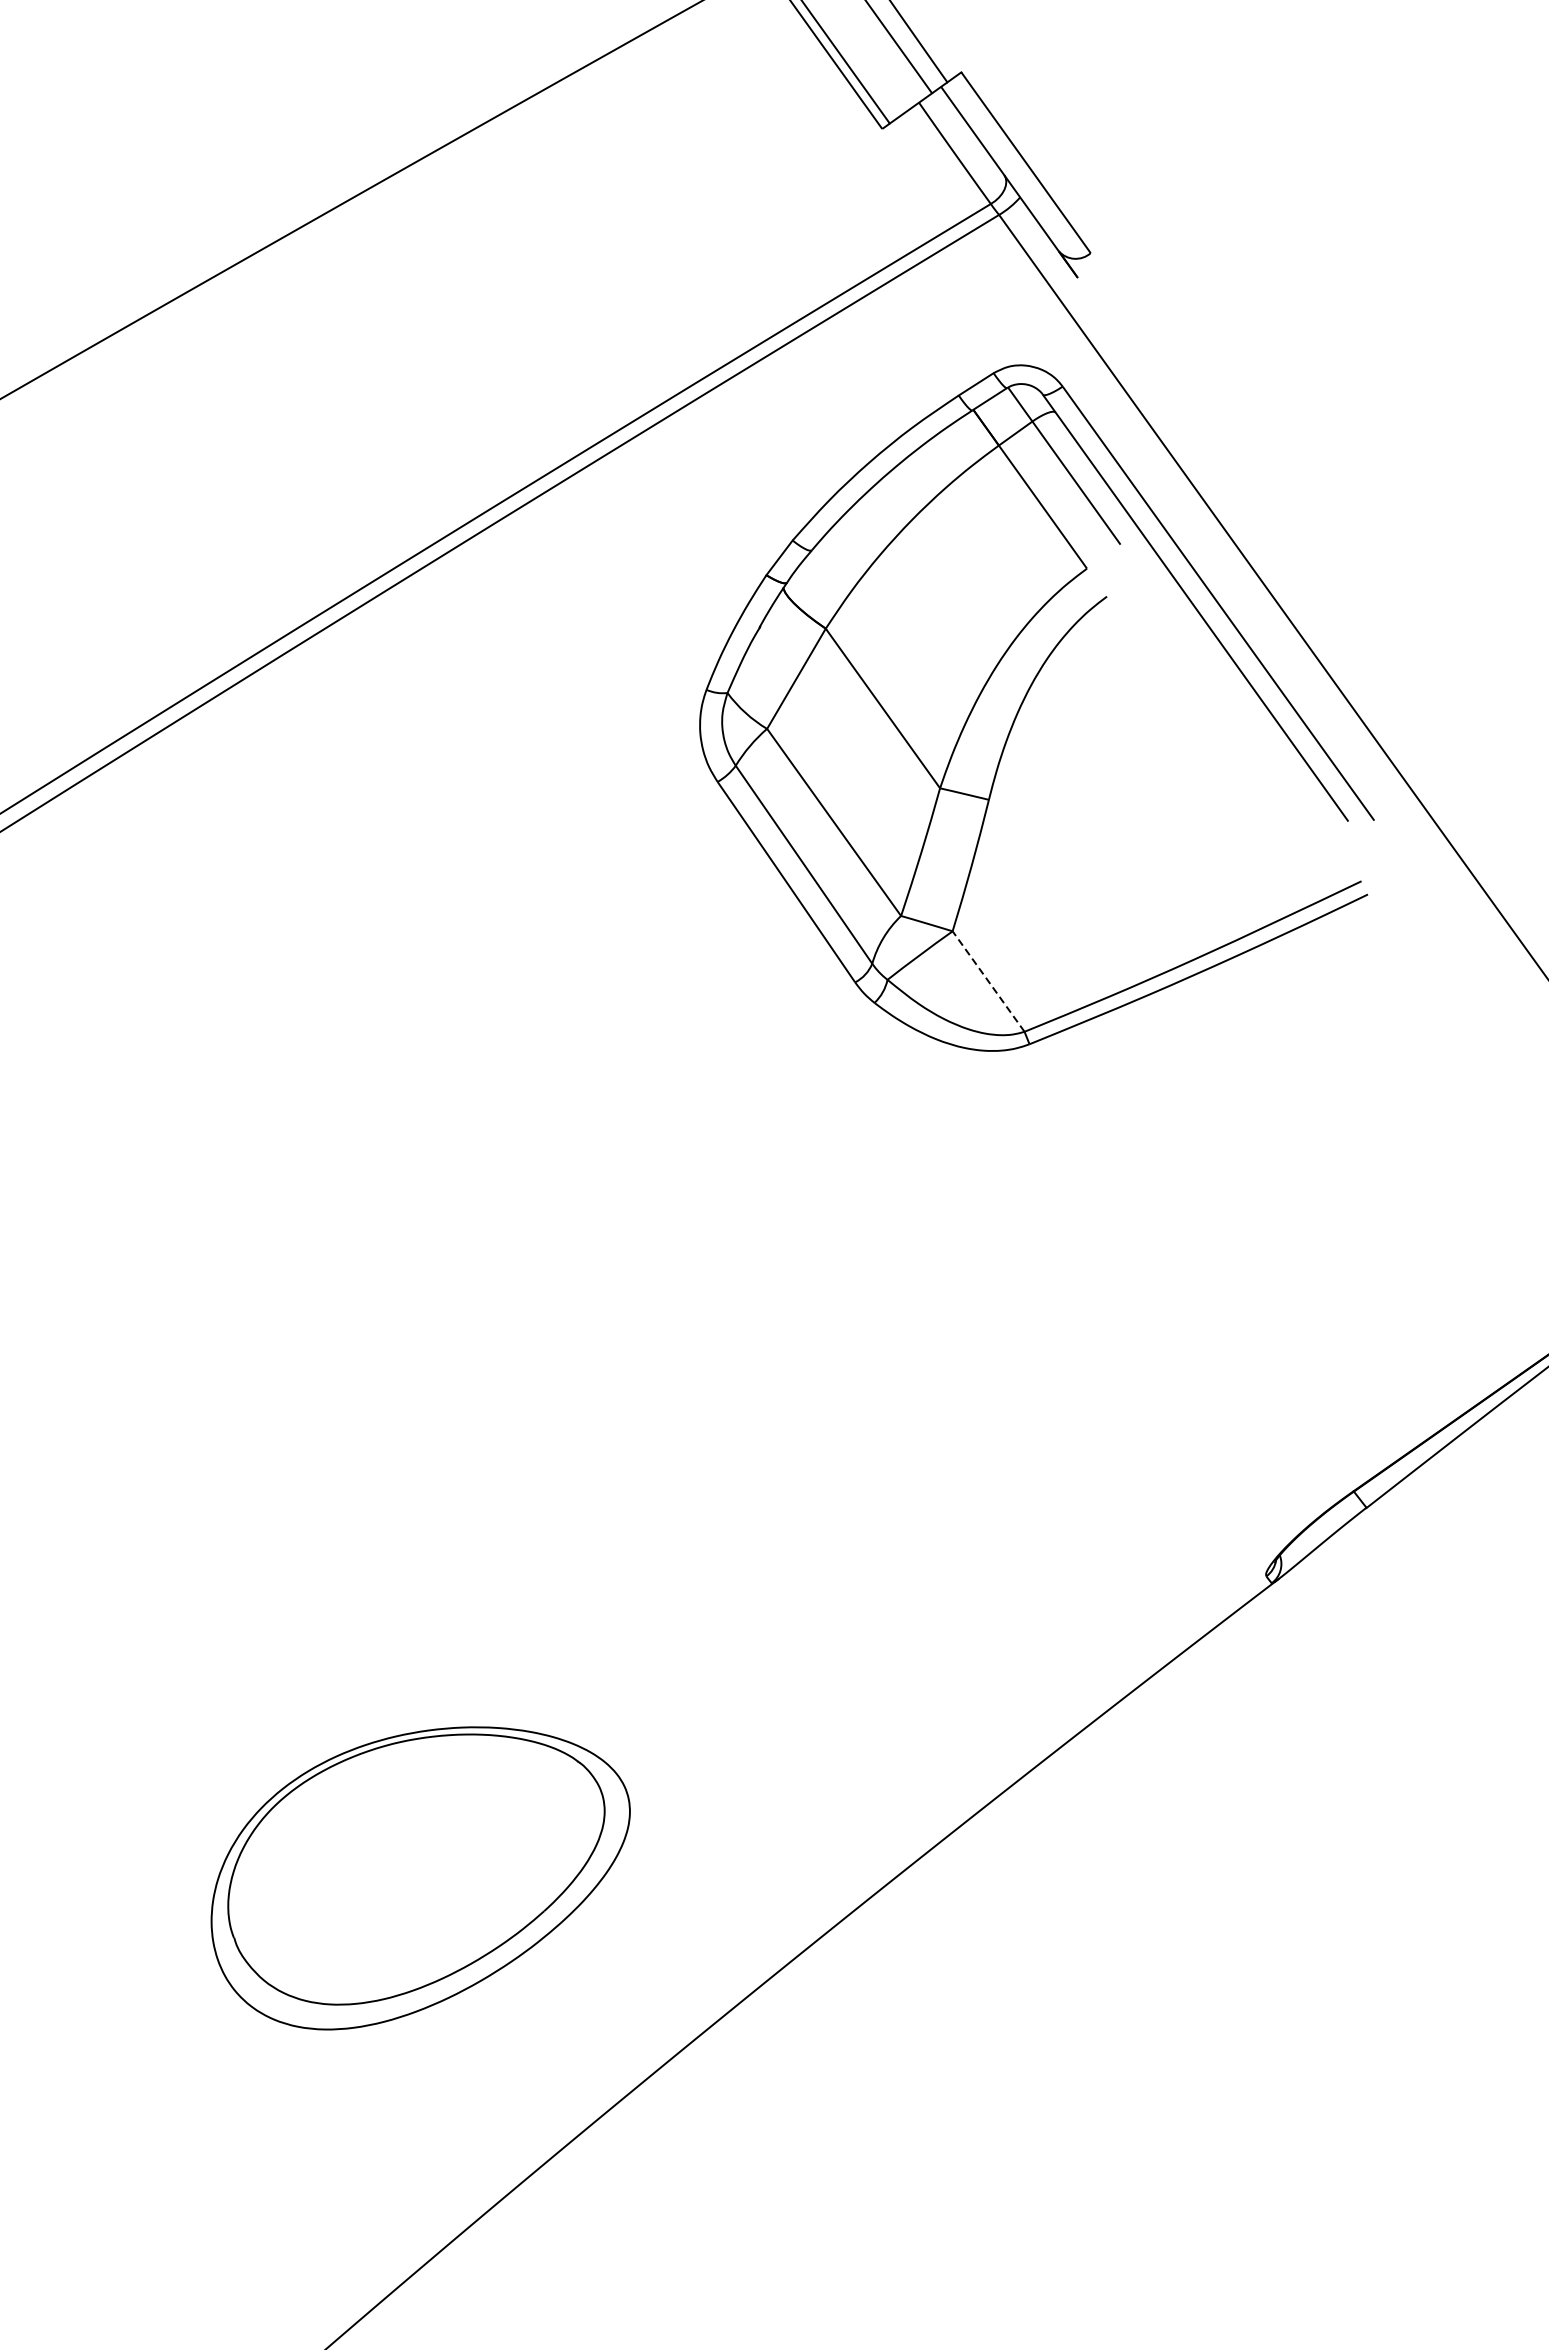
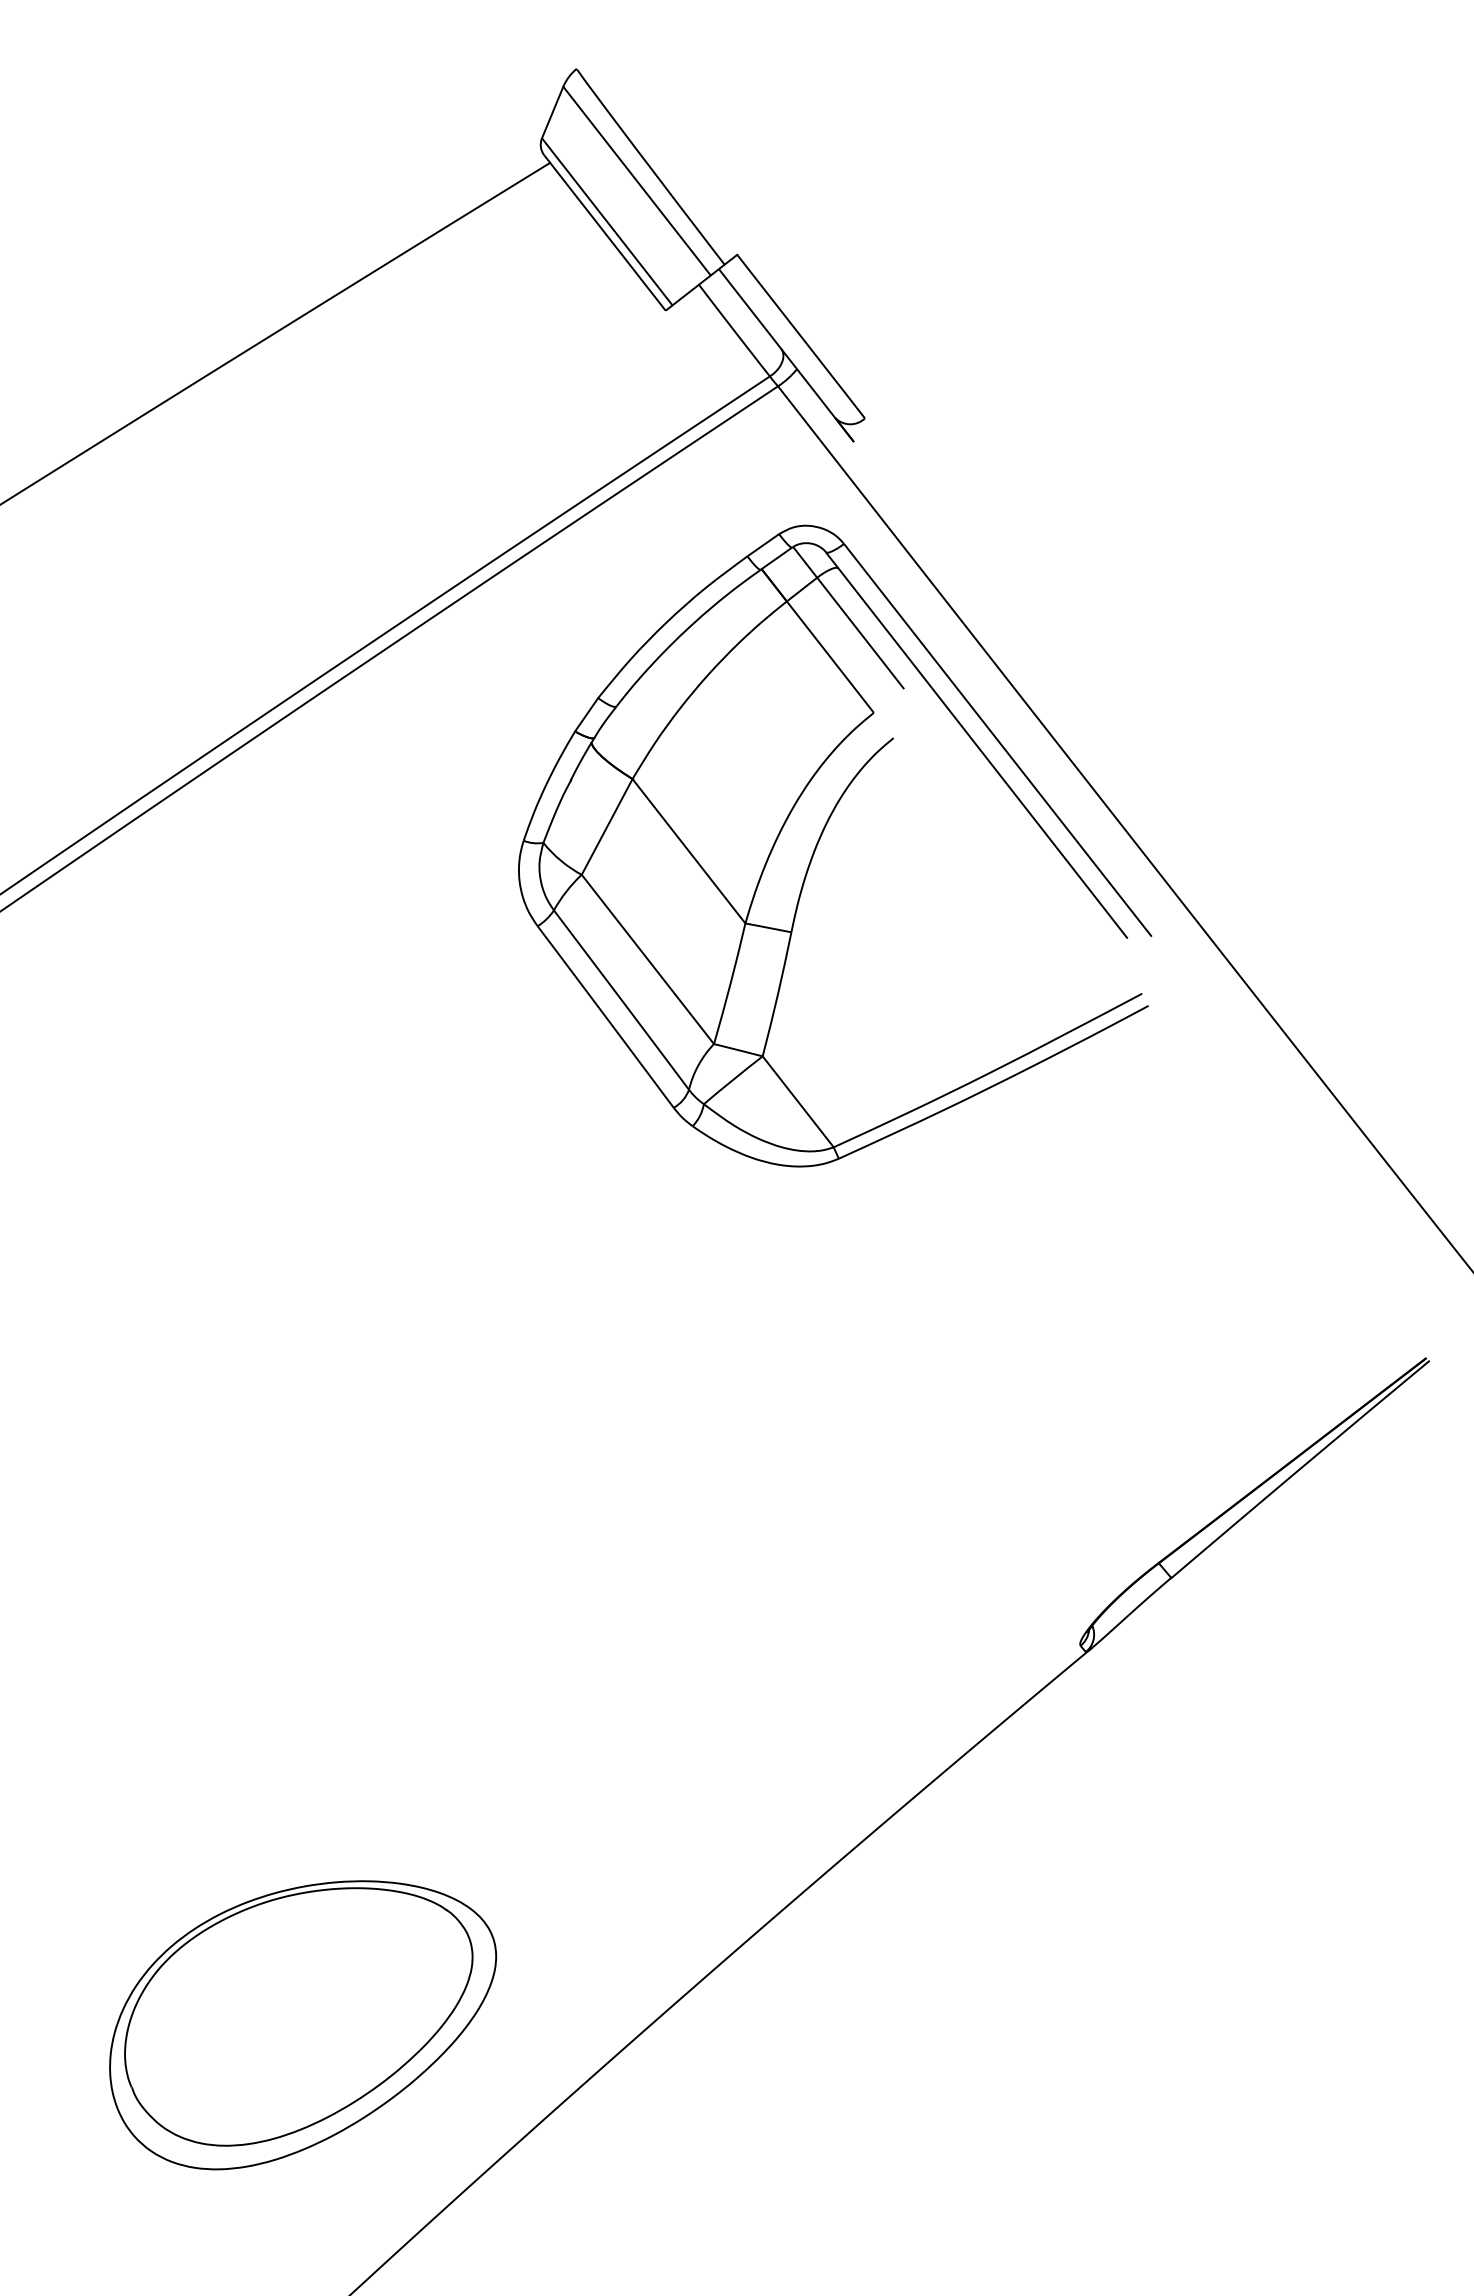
line: (988, 981) -> (798, 1101), dashed -> solid
part: (420, 1879) -> (303, 2025), moved

